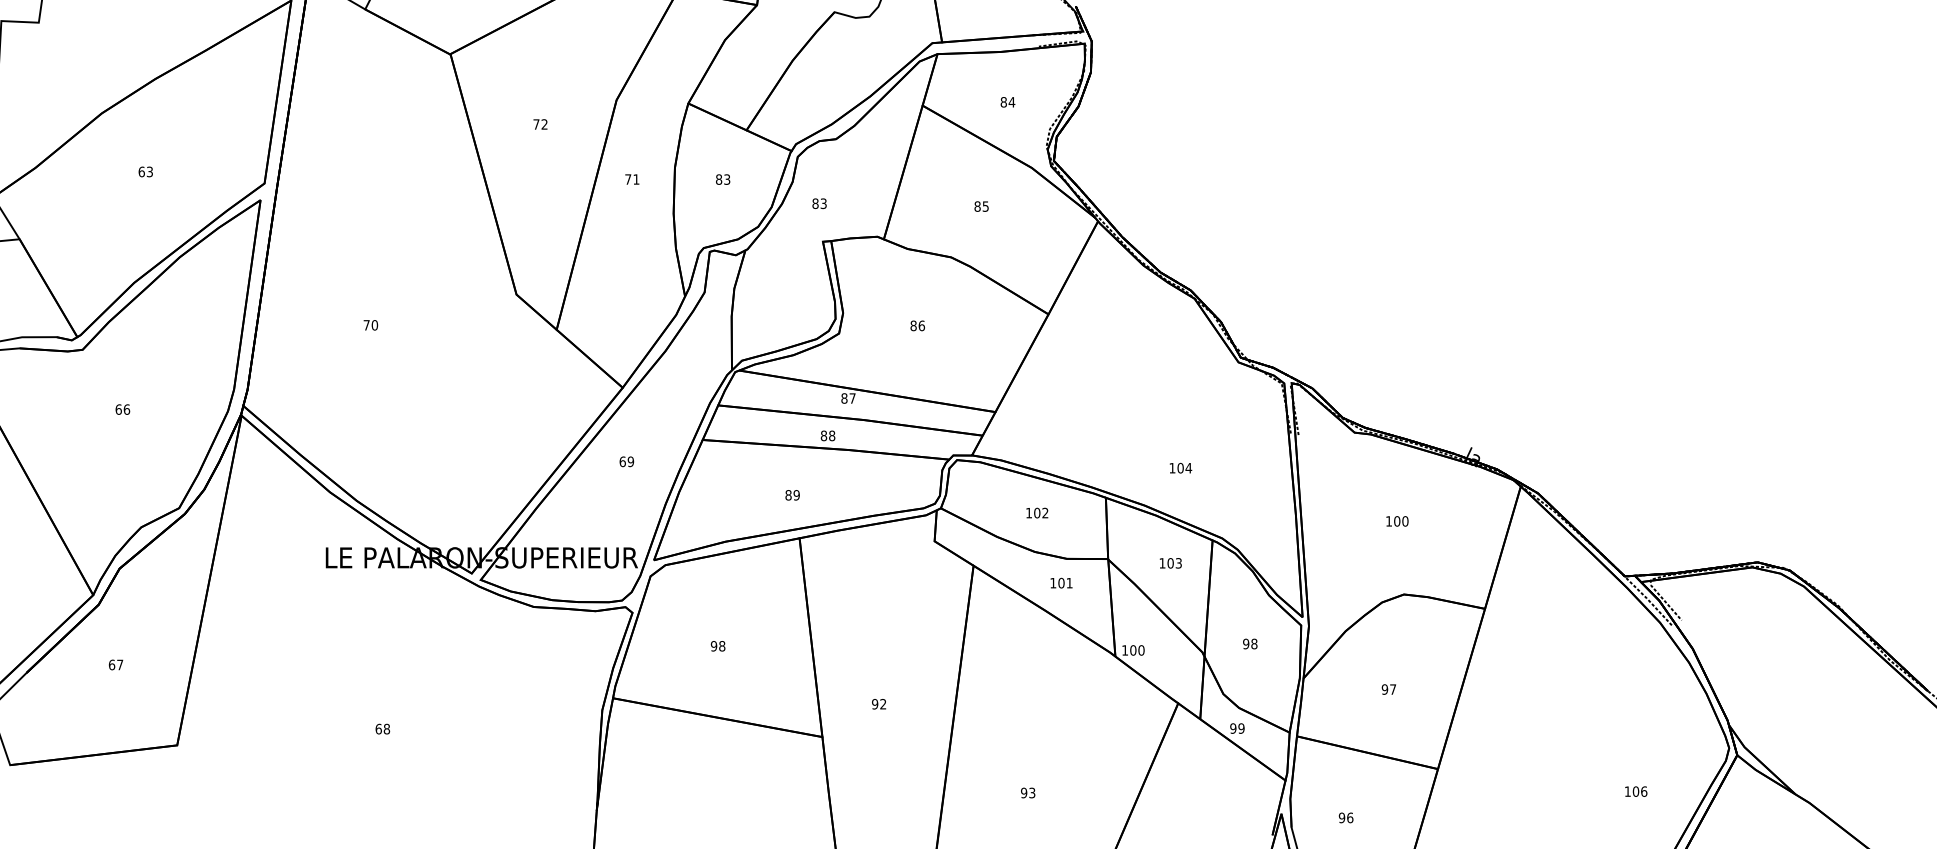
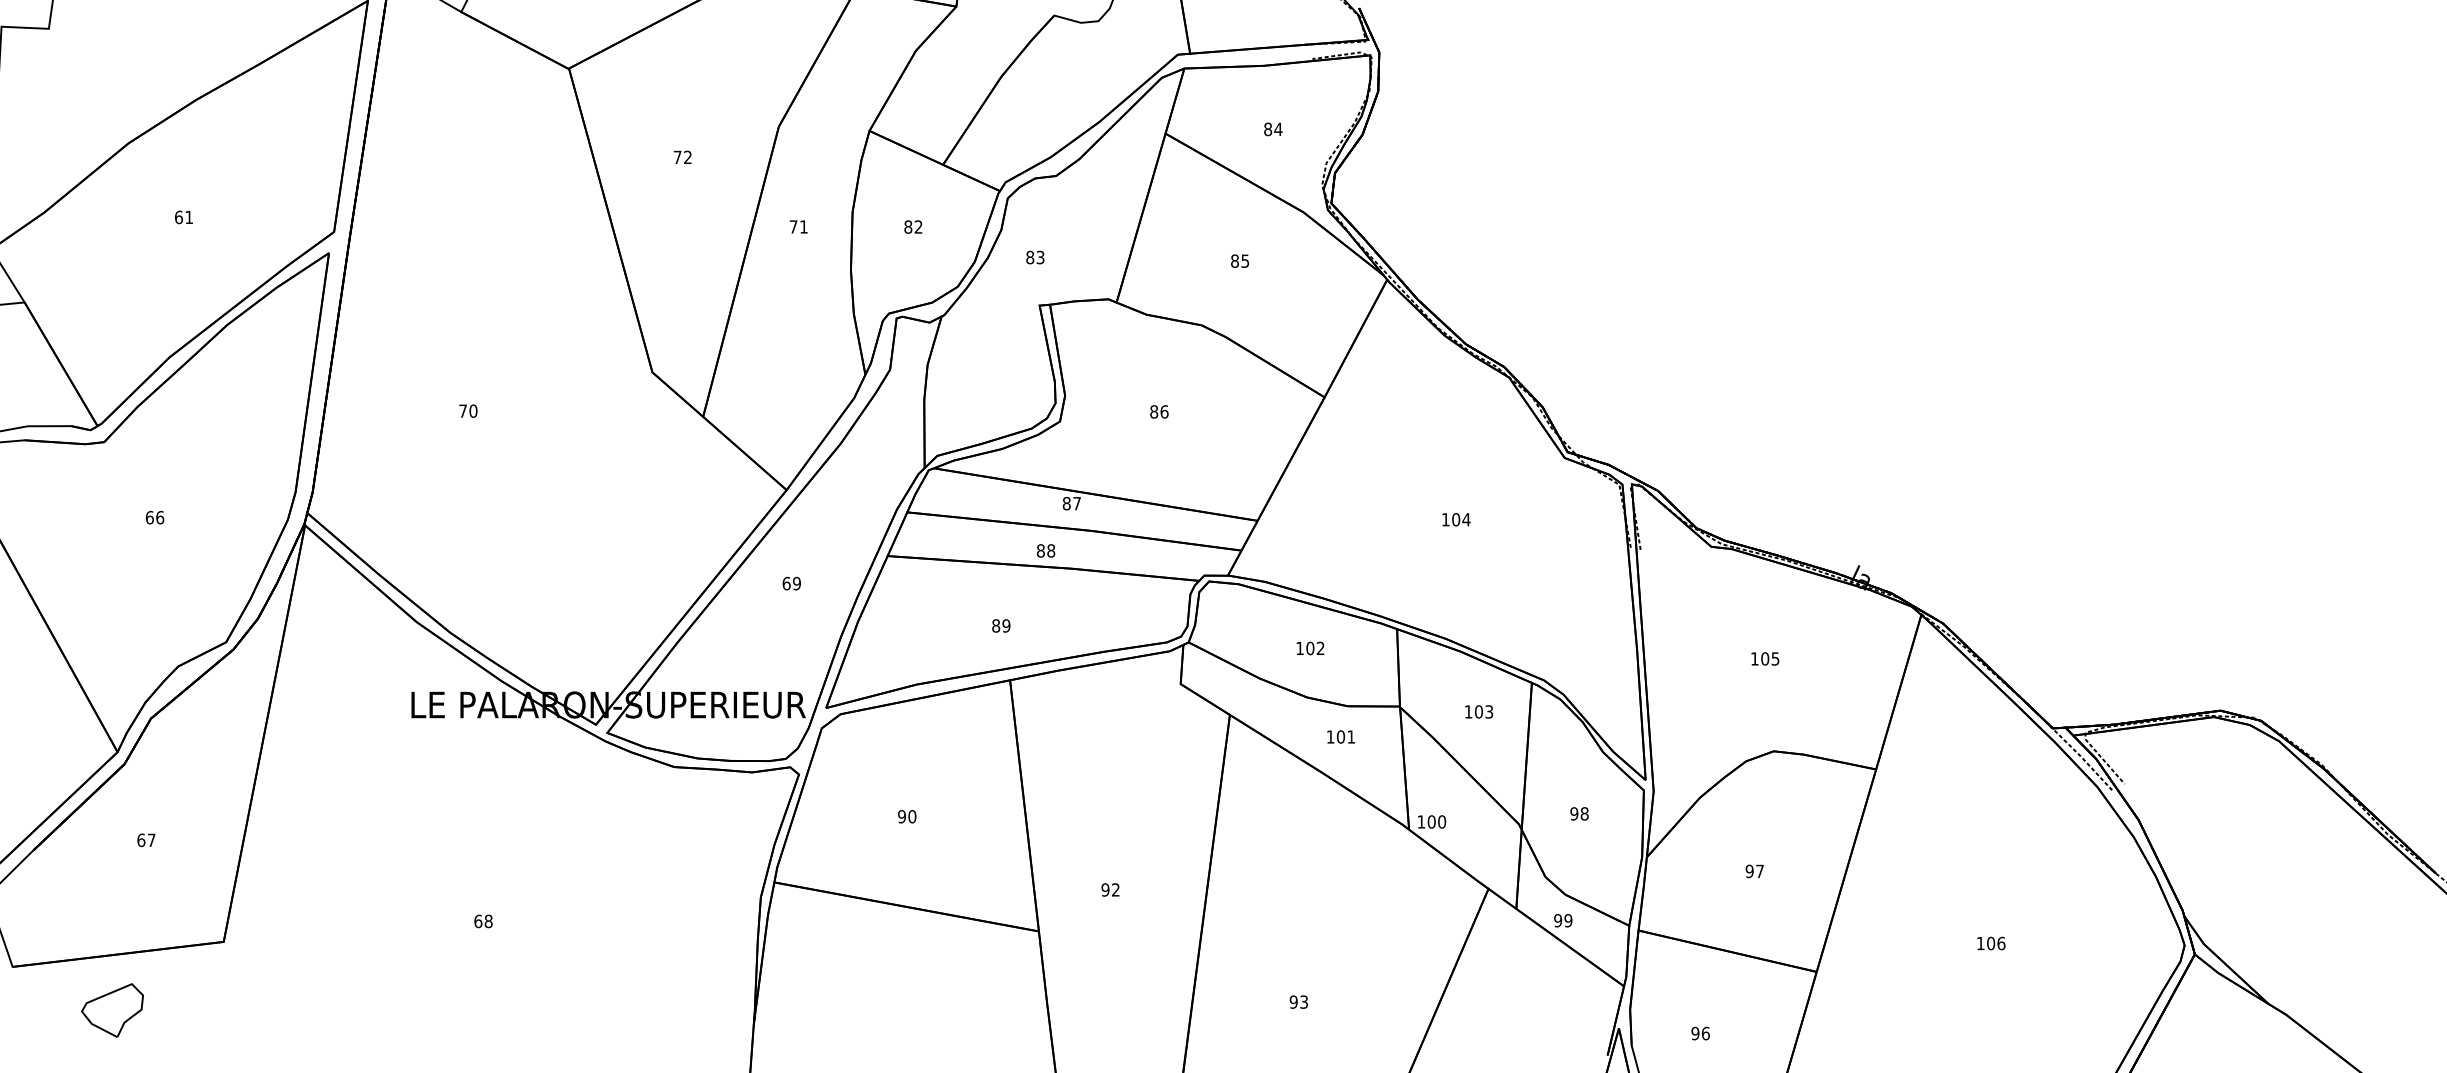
text: (149, 171) -> (188, 216), 63 -> 61
text: (727, 179) -> (918, 226), 83 -> 82
text: (1180, 467) -> (1455, 518), moved
text: (1405, 521) -> (1775, 659), 100 -> 105
text: (722, 646) -> (912, 816), 98 -> 90
text: (1636, 791) -> (1991, 943), moved
part: (89, 799) -> (112, 1010), added

